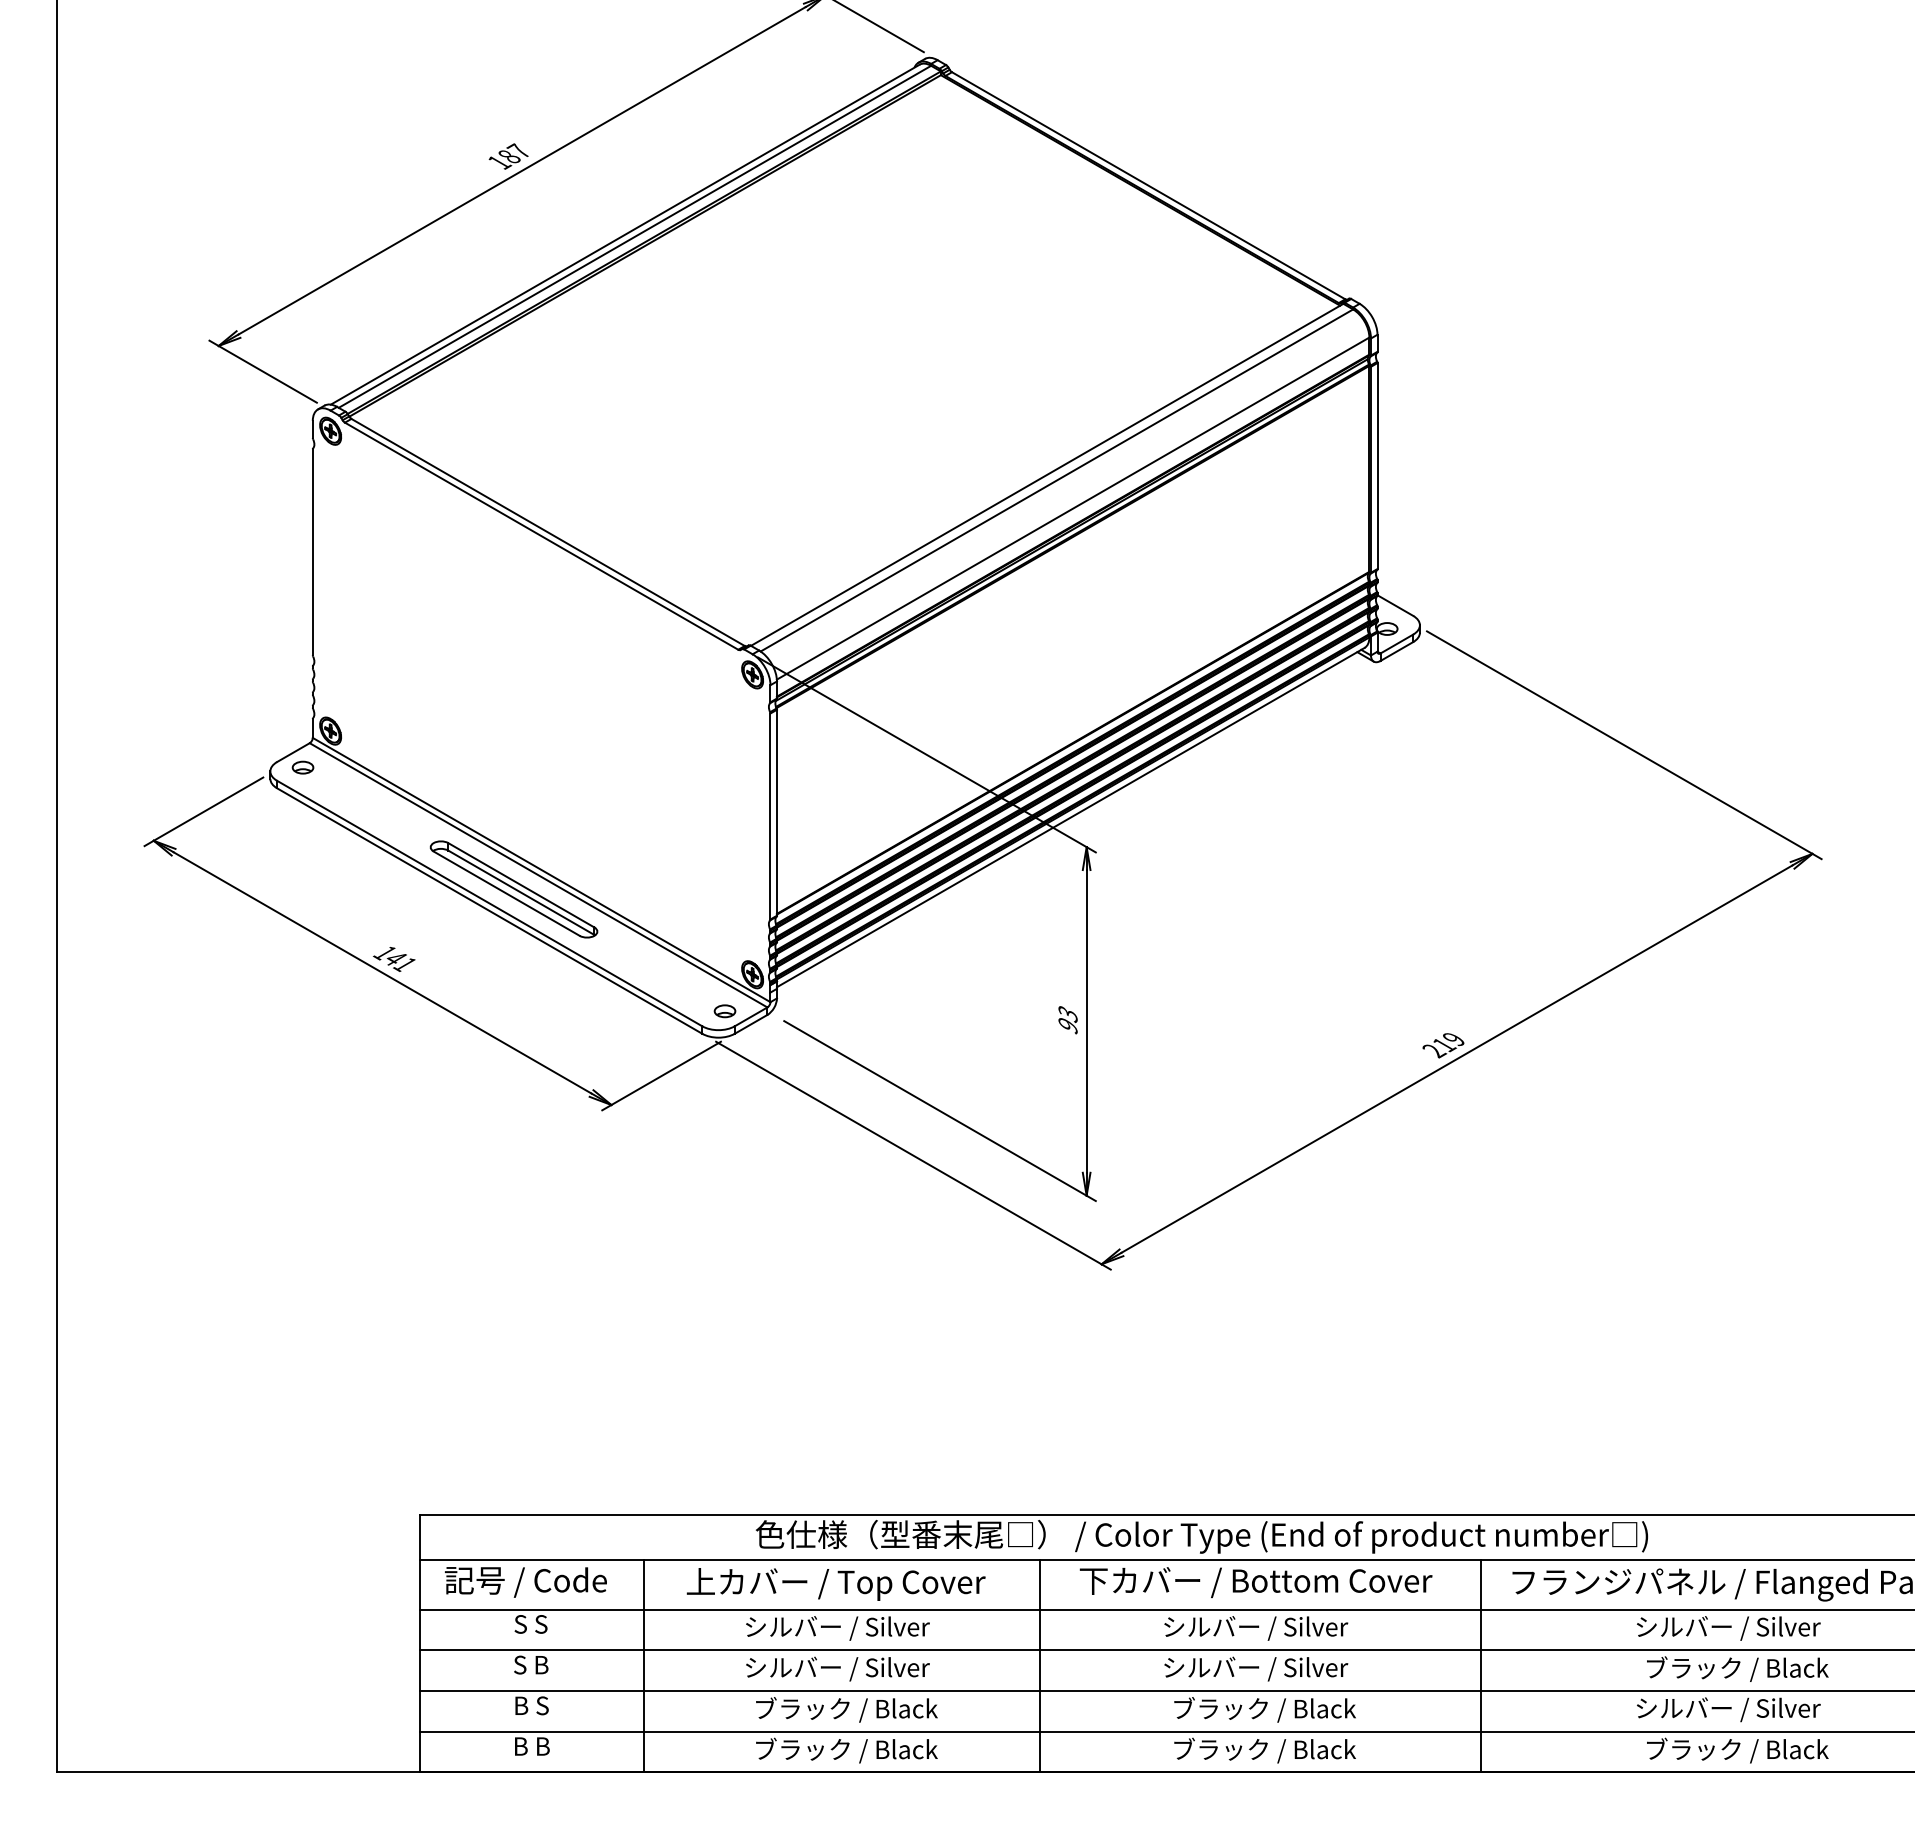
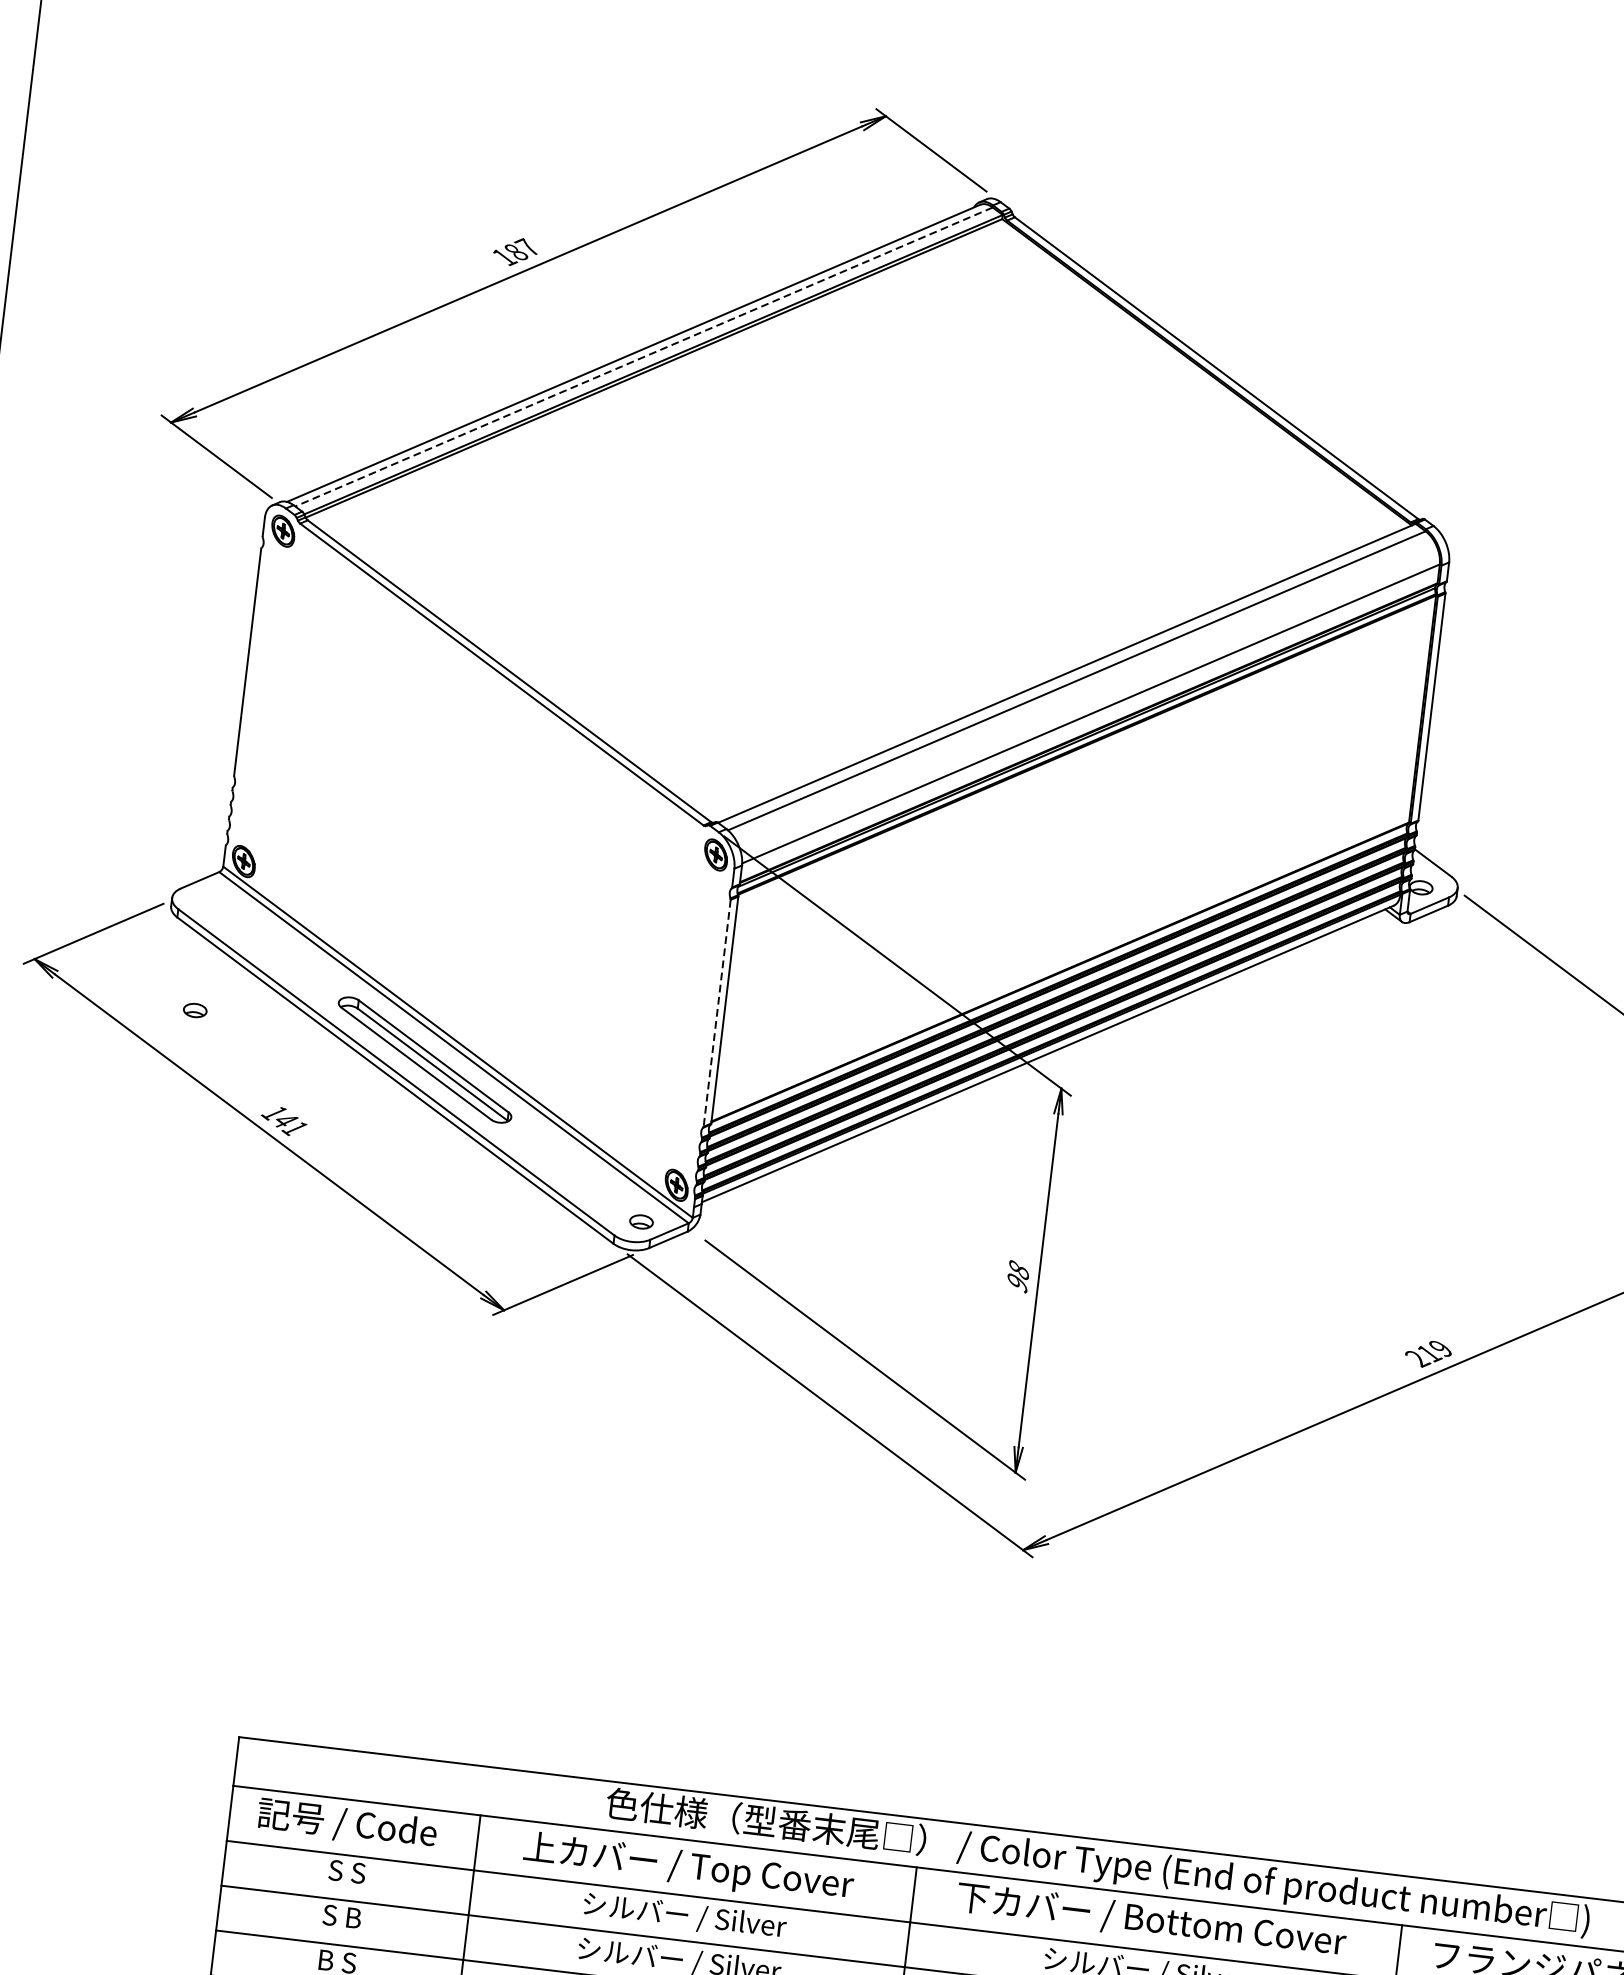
line: (634, 237) -> (643, 357), solid -> dashed
part: (302, 767) -> (194, 1010), moved
line: (770, 816) -> (717, 1013), solid -> dashed
text: (1067, 1014) -> (1018, 1270), 93 -> 98

